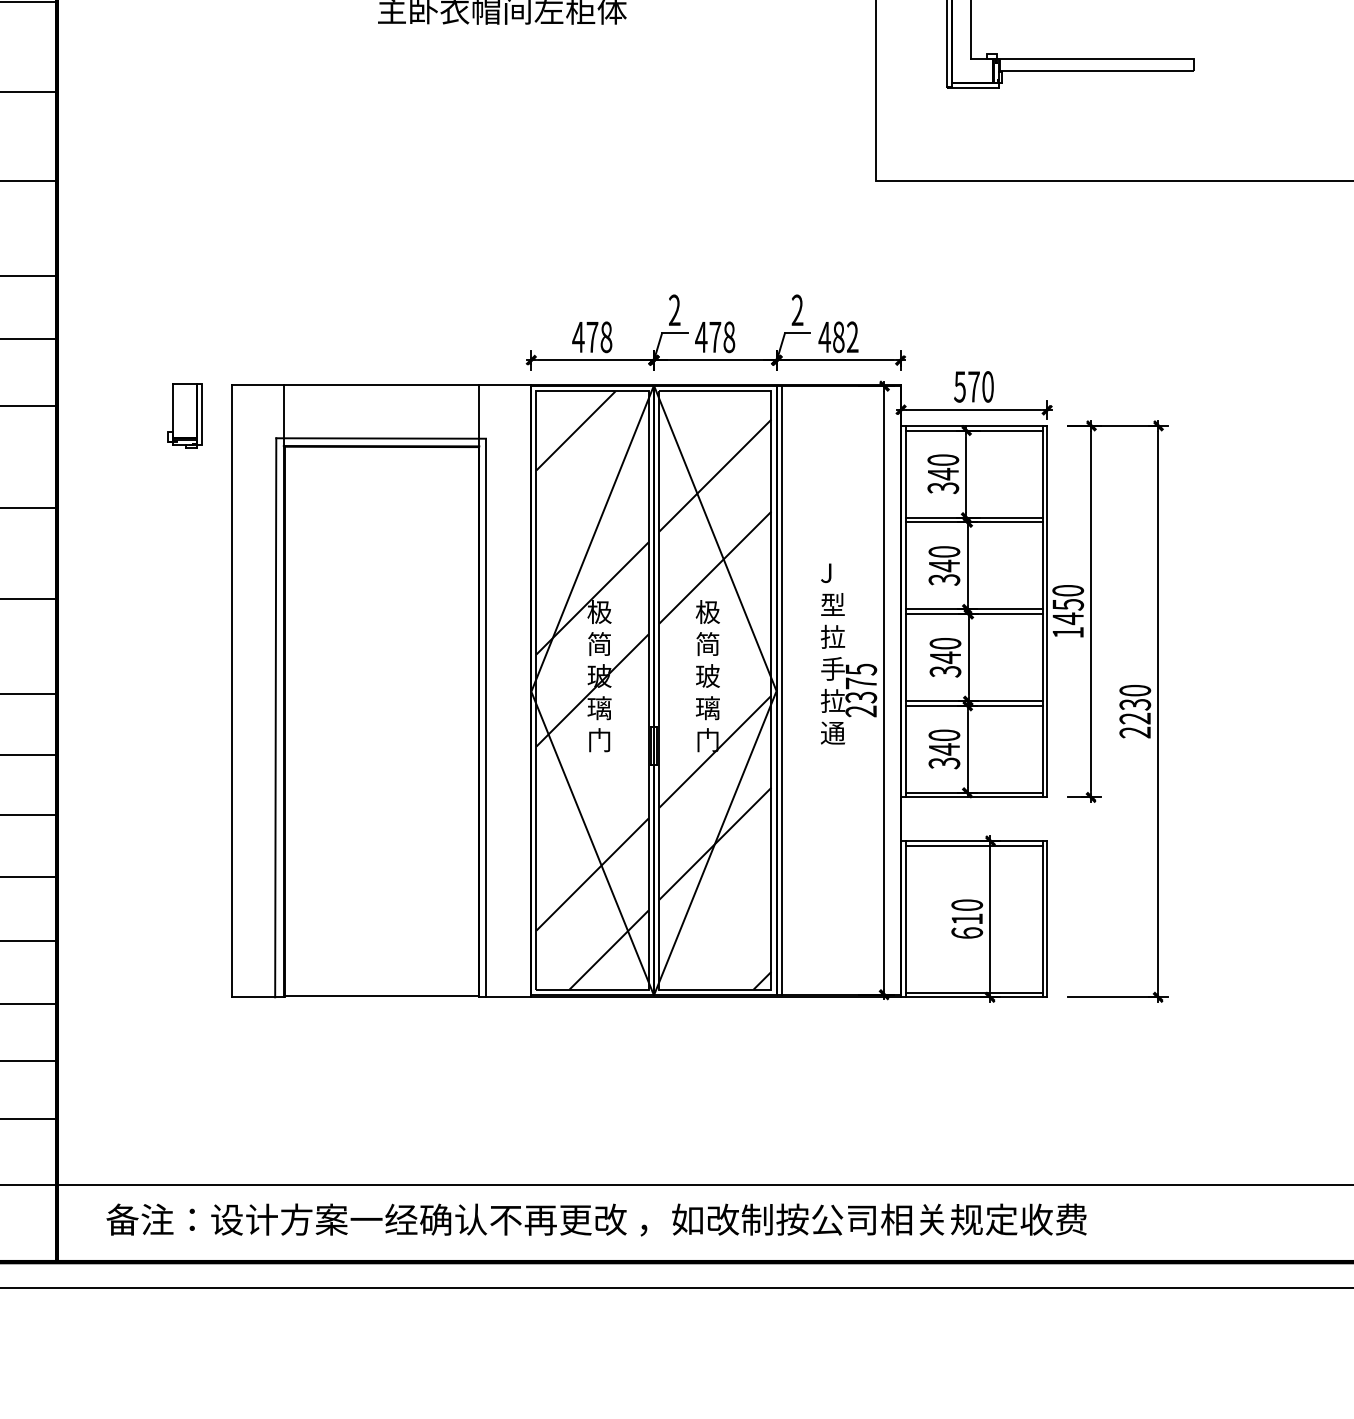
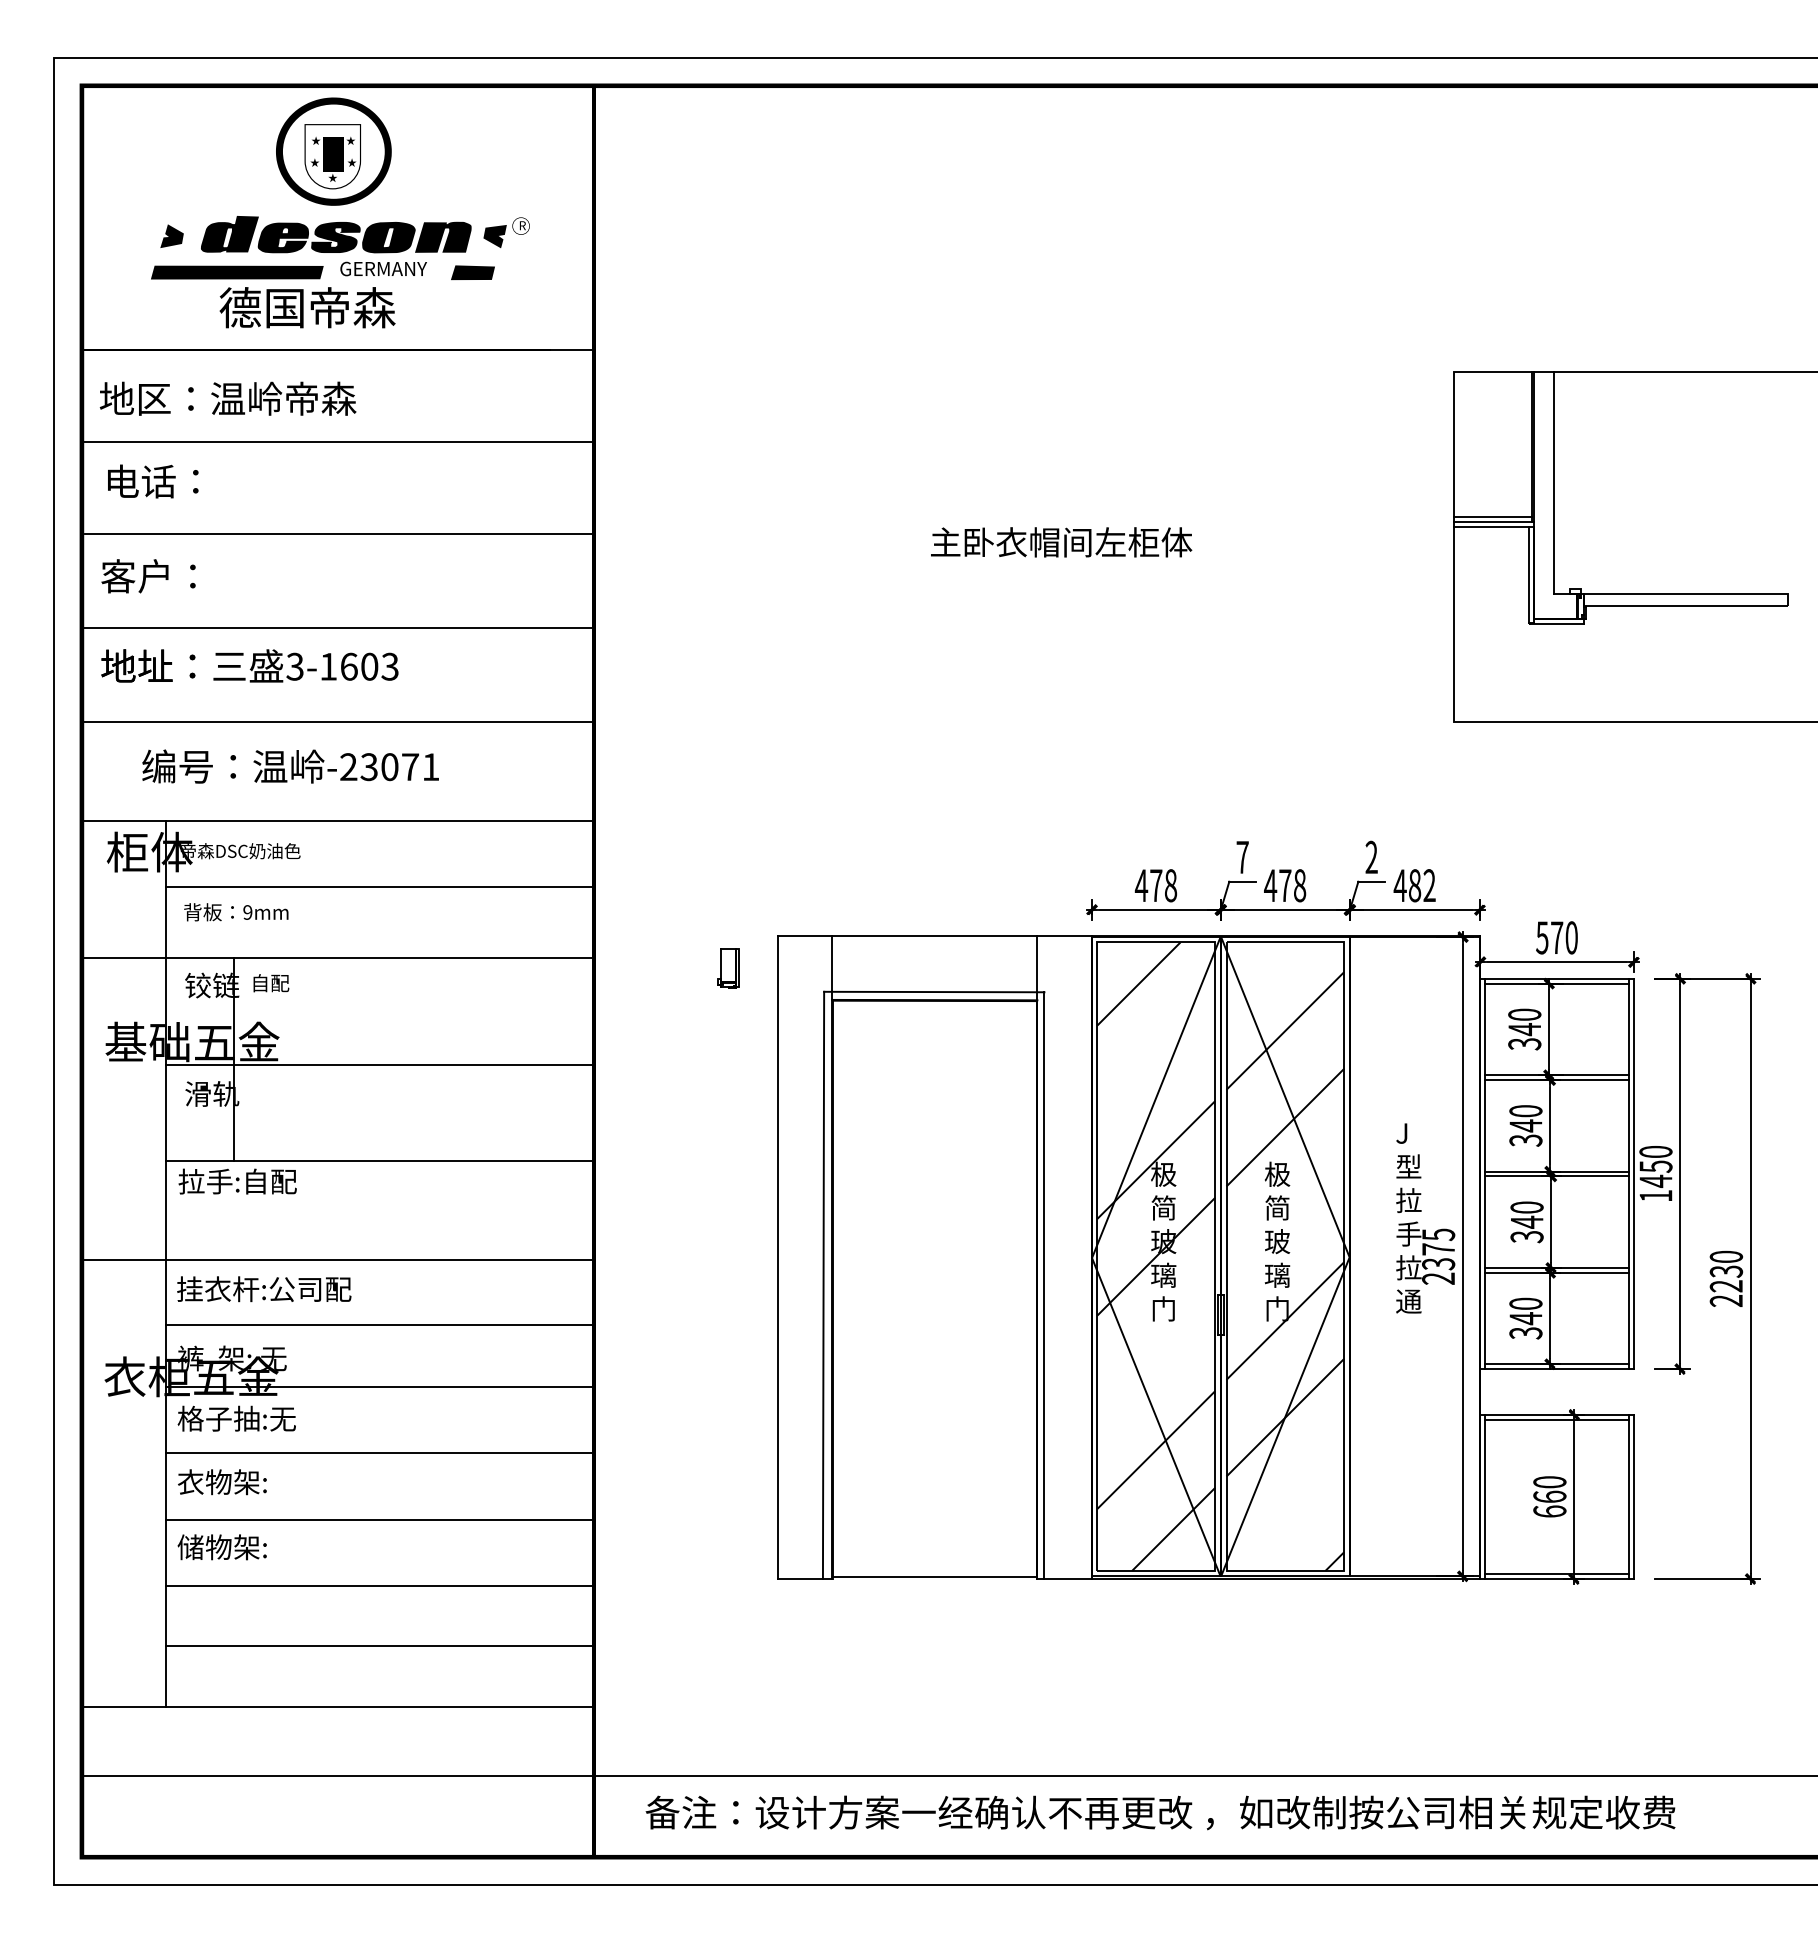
text: (674, 309) -> (1242, 856), 2 -> 7
part: (185, 416) -> (728, 968), size x0.6
line: (782, 690) -> (1355, 1256), removed
text: (966, 918) -> (1549, 1496), 610 -> 660

